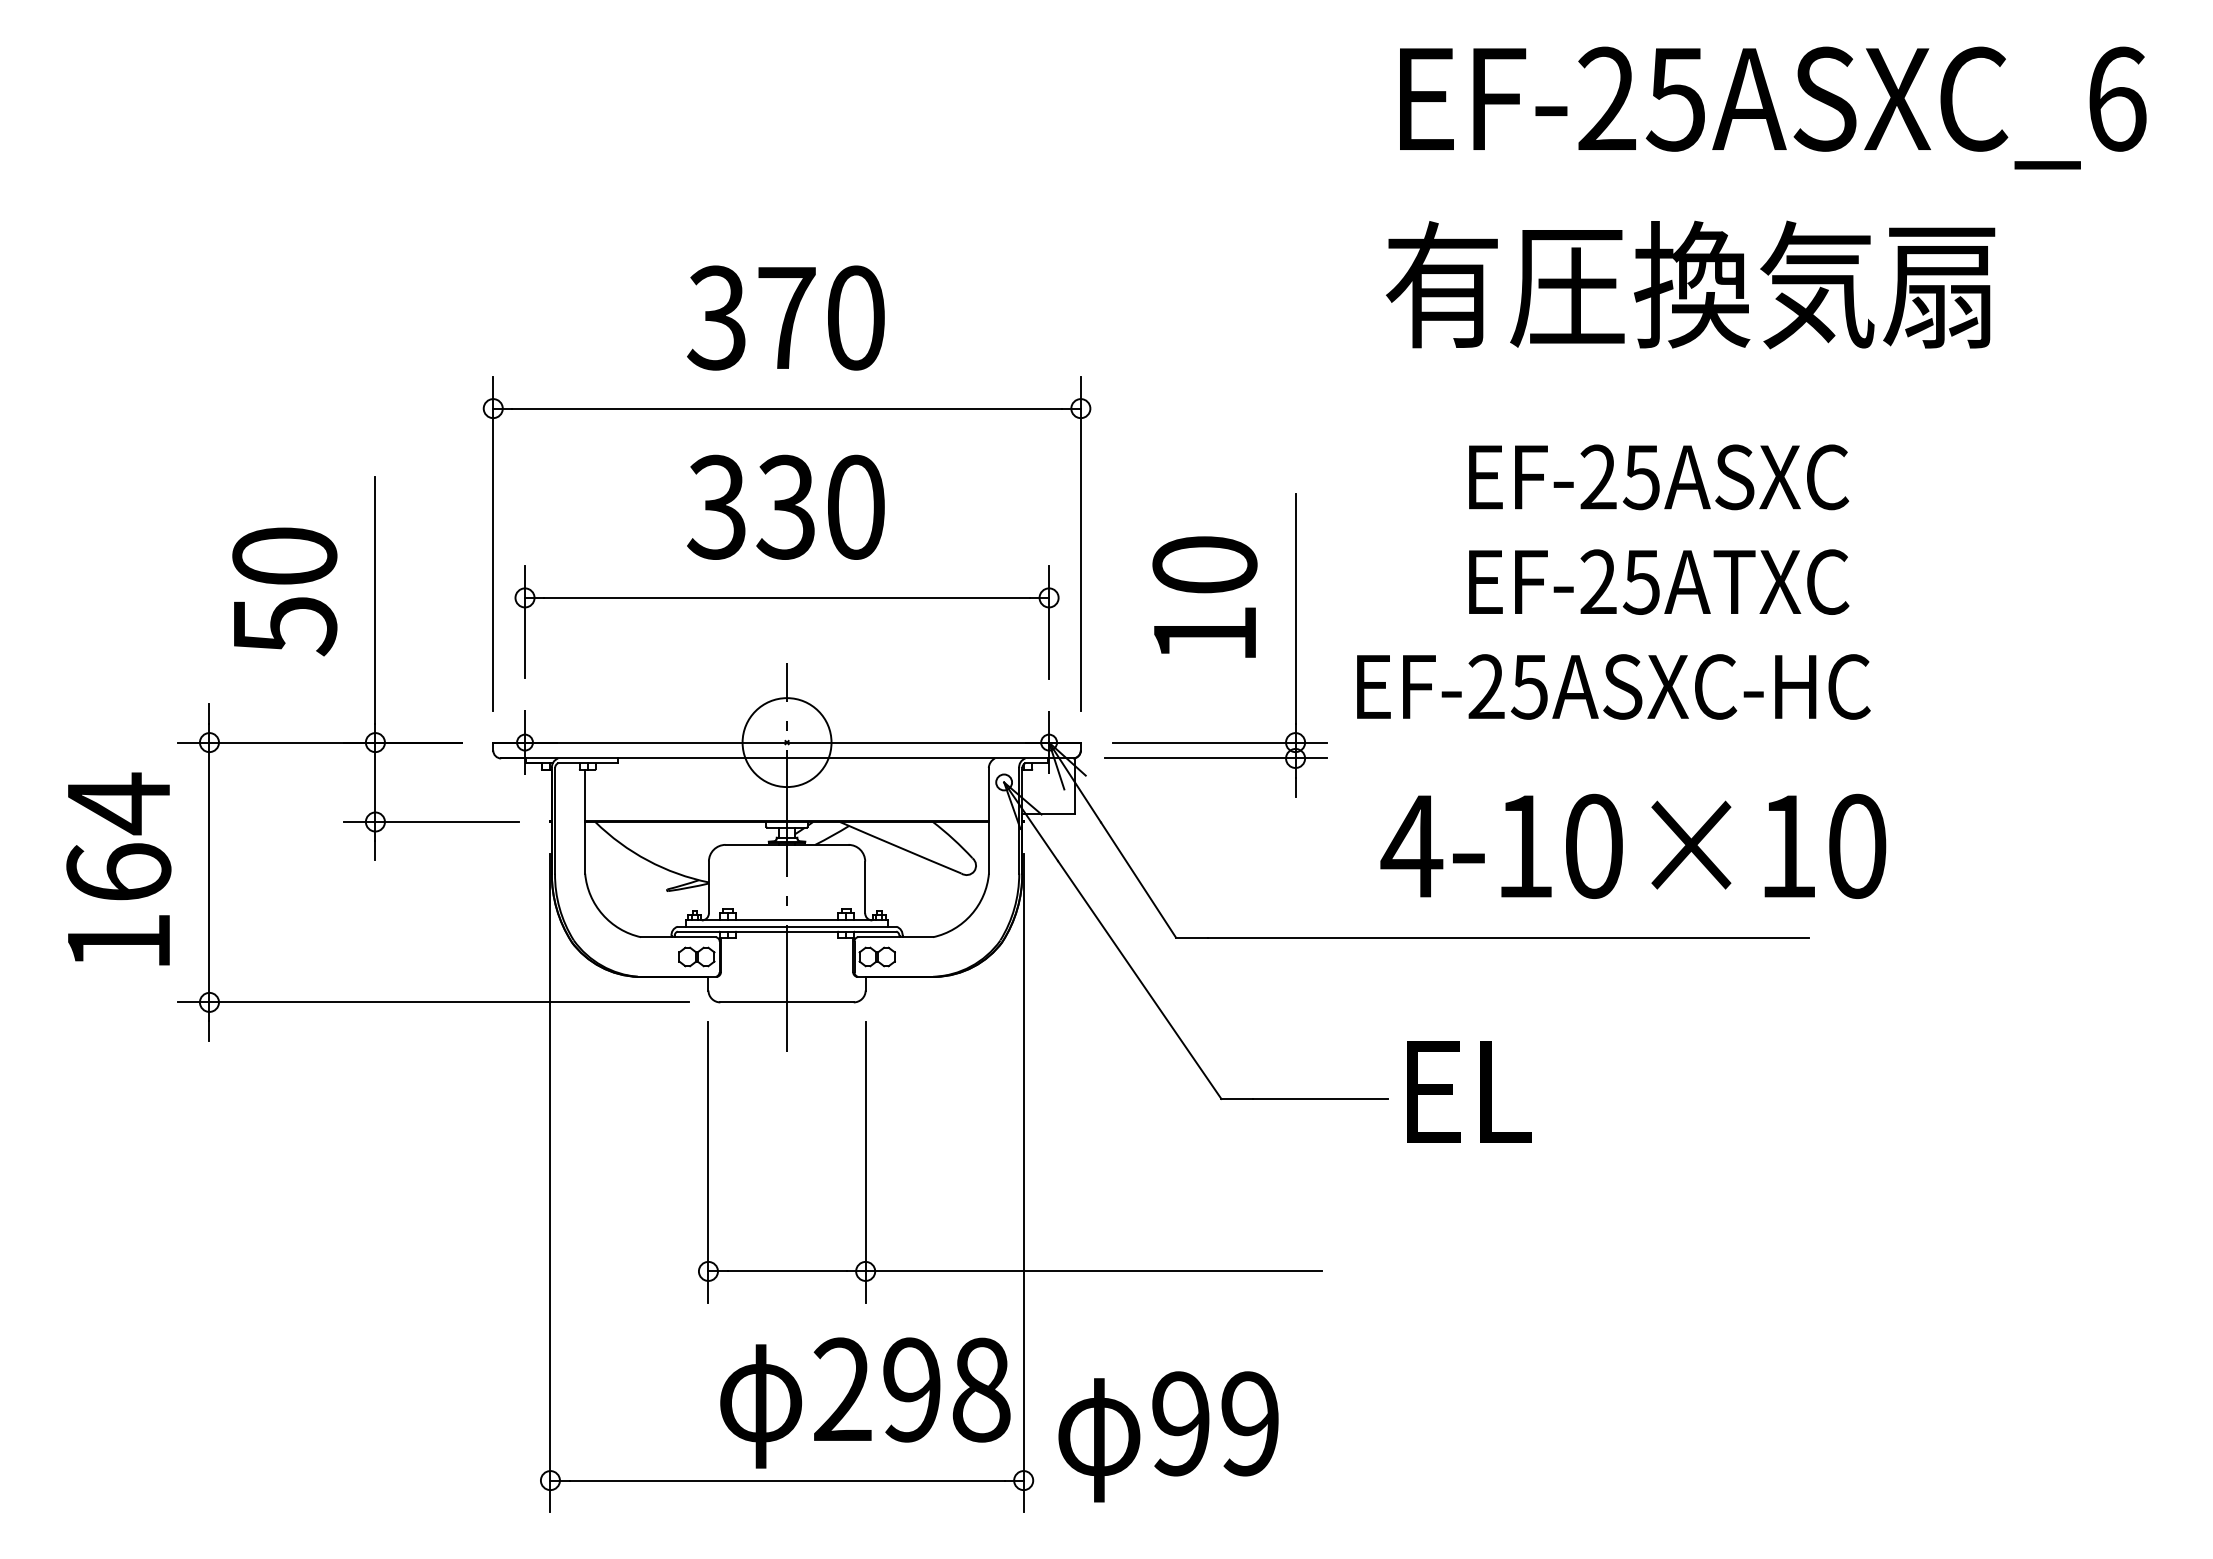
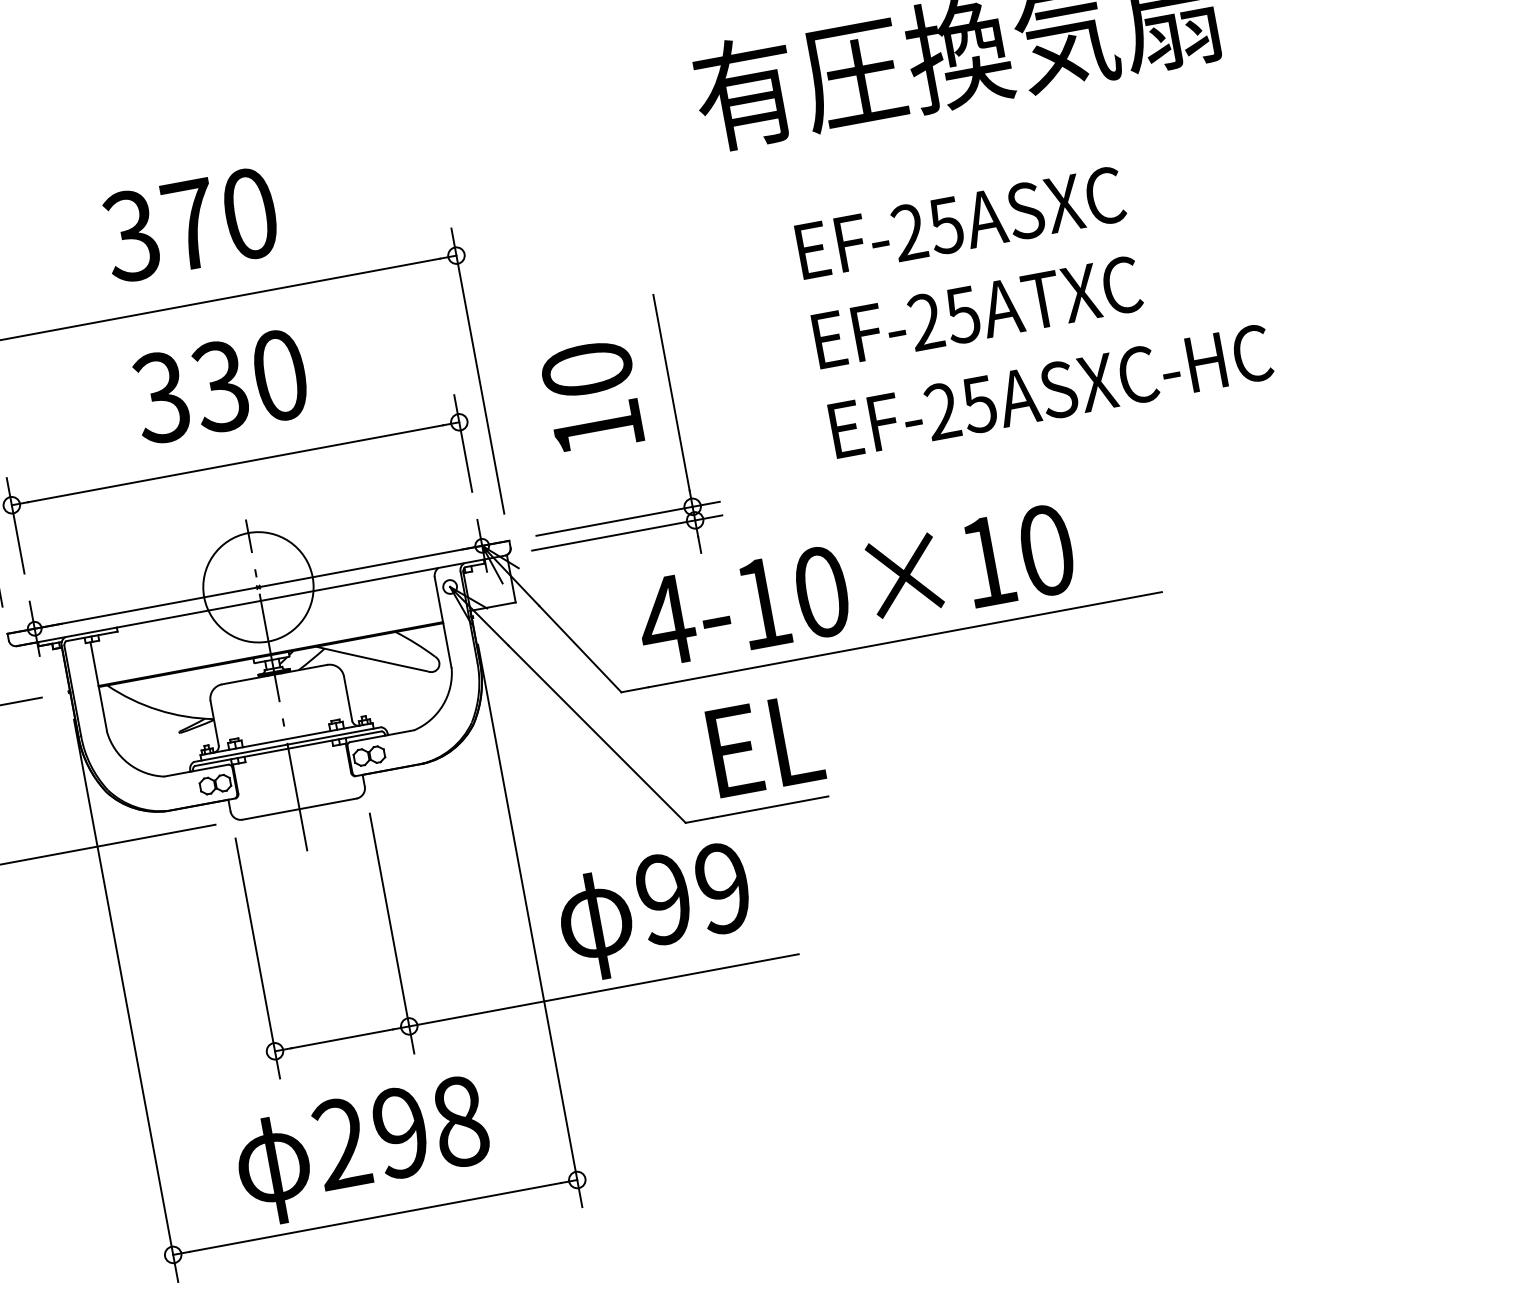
text: (1613, 686) -> (1050, 390), moved
circle: (786, 742) -> (257, 587), size x1.43
text: (1633, 845) -> (855, 585), moved
text: (1469, 1091) -> (765, 744), moved
text: (865, 1402) -> (363, 1150), moved
text: (1168, 1436) -> (655, 911), moved

